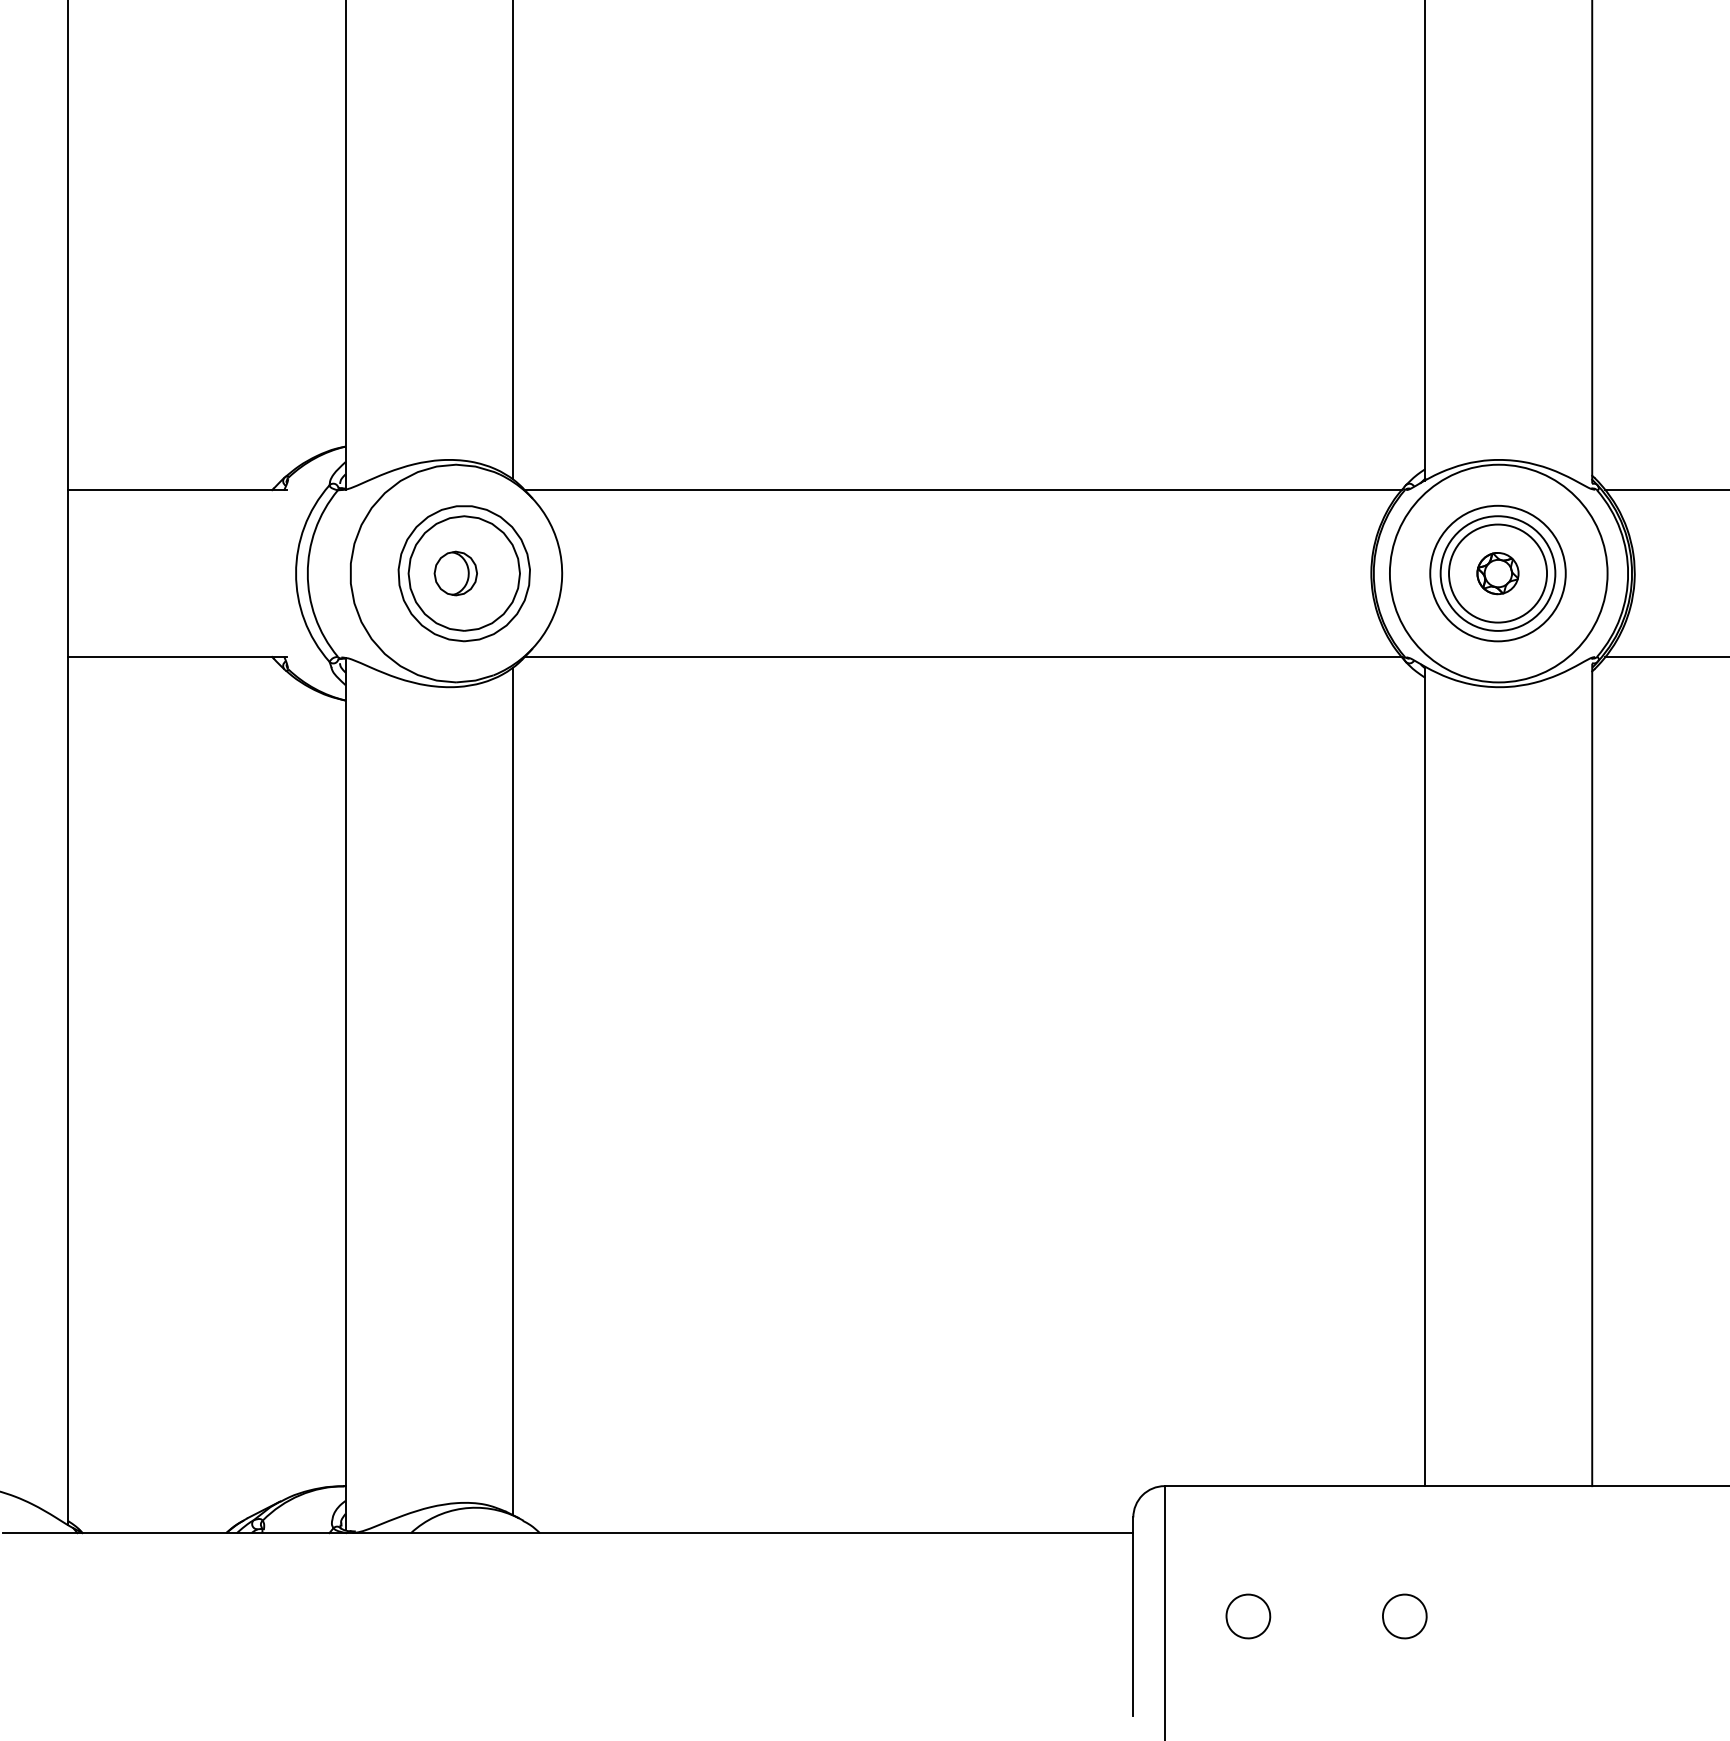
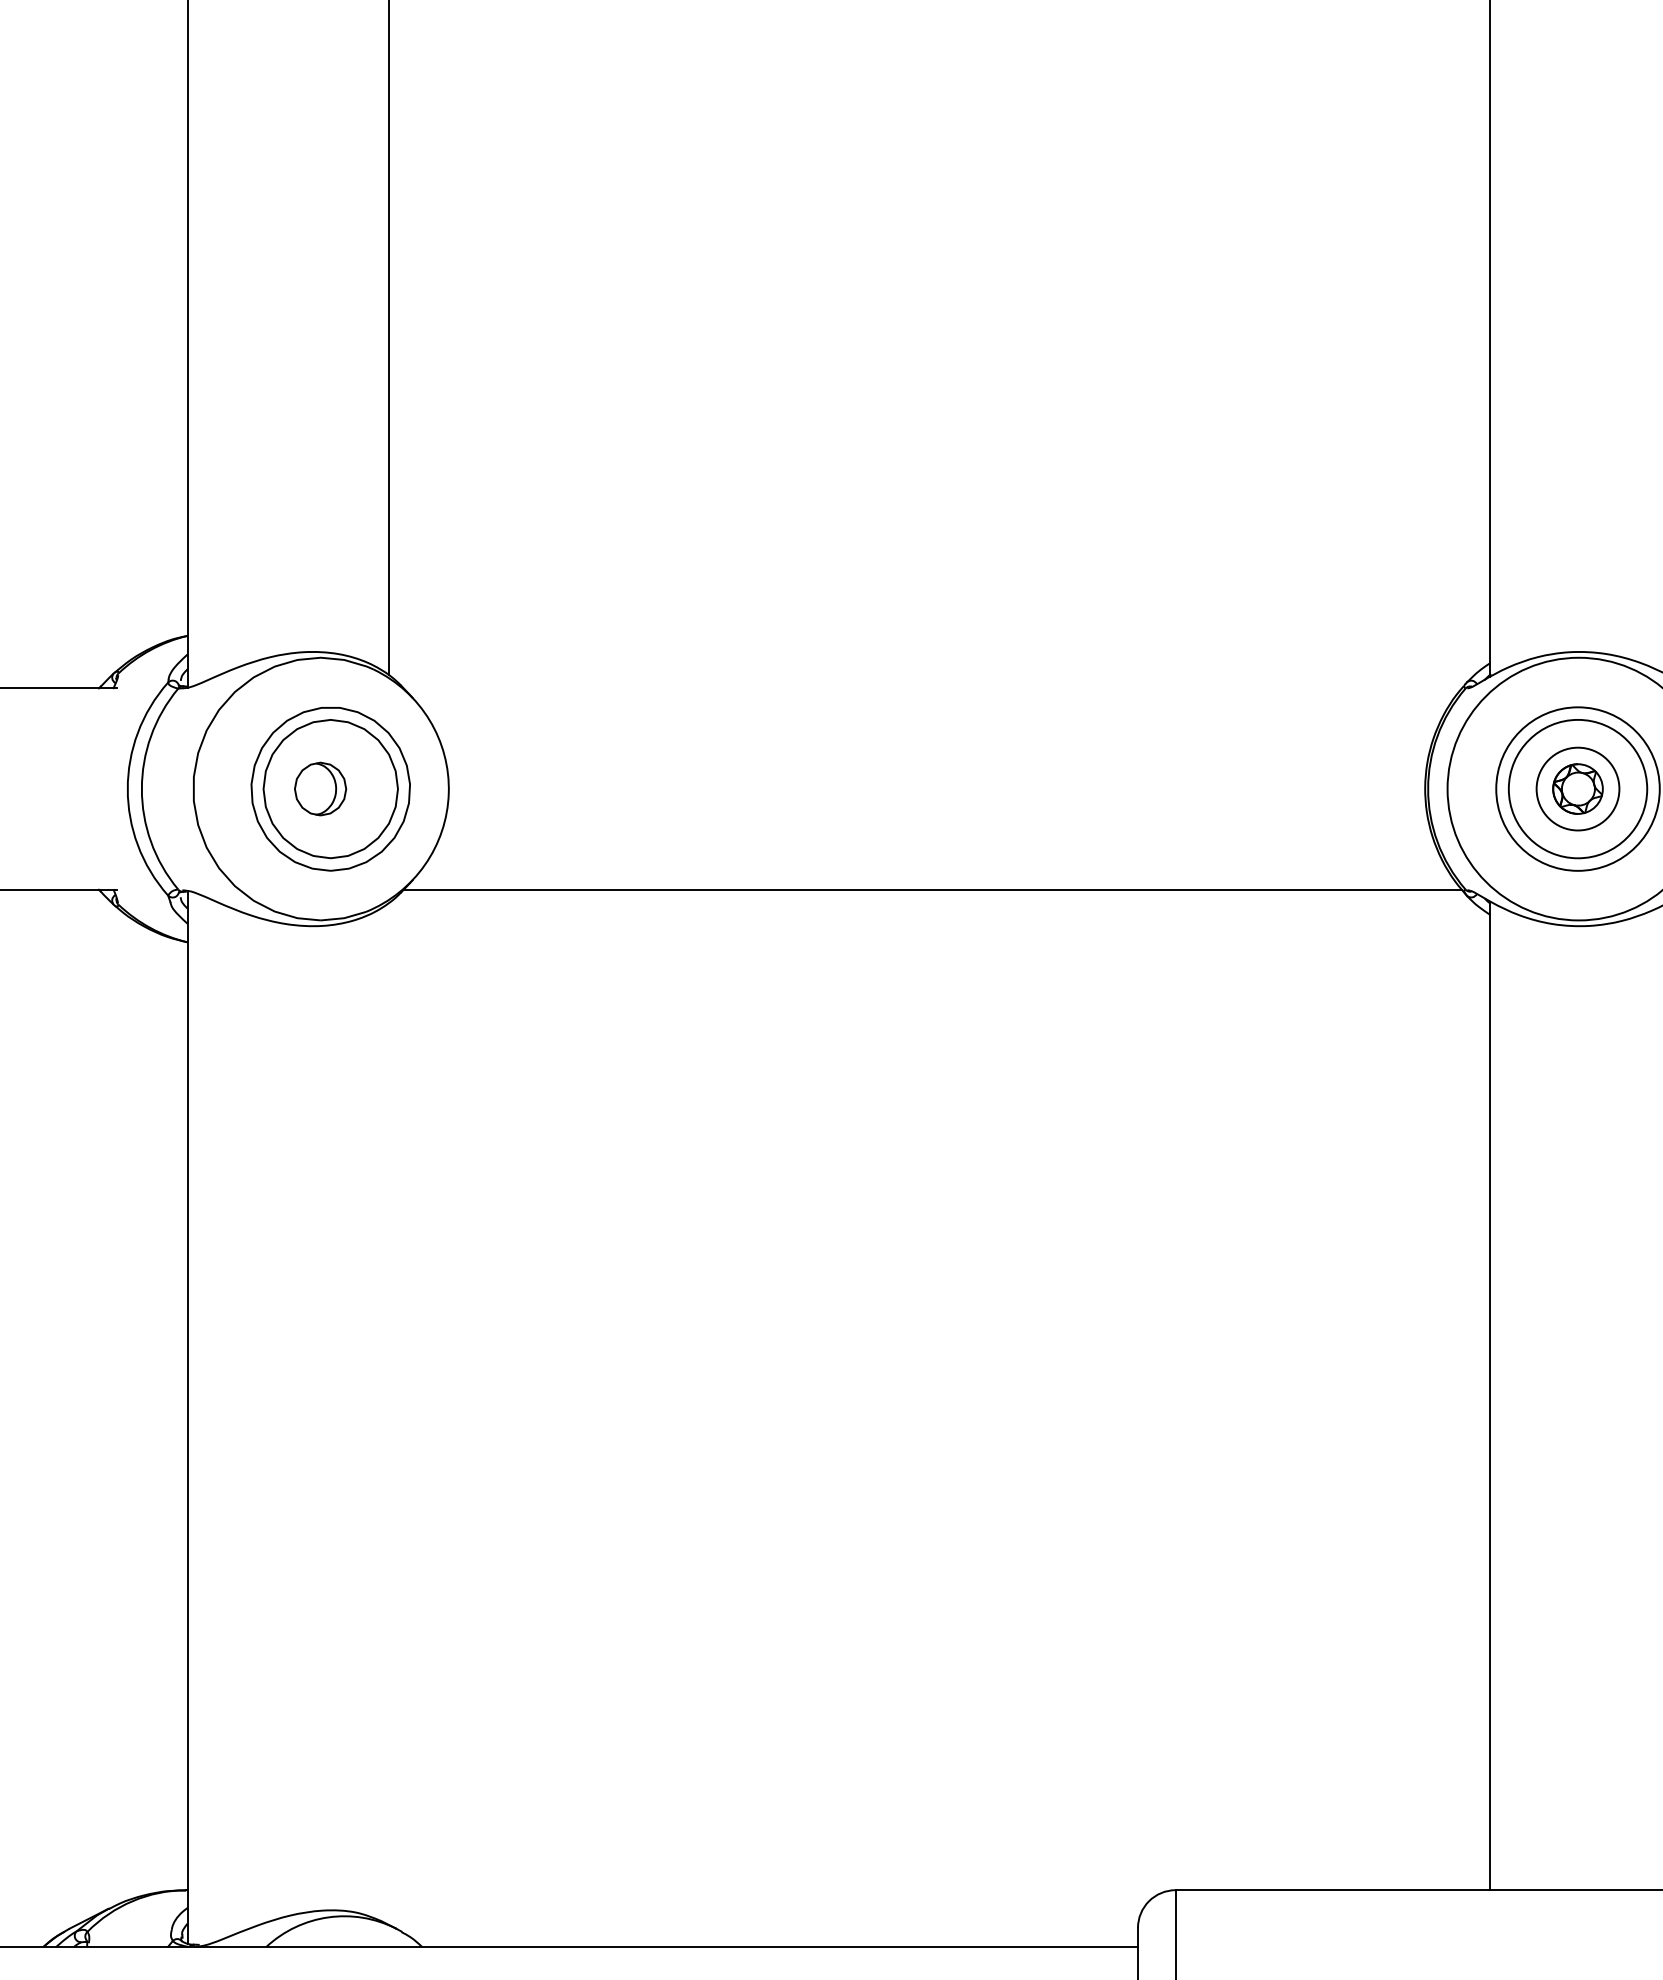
line: (962, 490) -> (931, 688), removed
circle: (1498, 573) -> (1578, 788), size x0.7
line: (512, 1090) -> (388, 1412), removed

